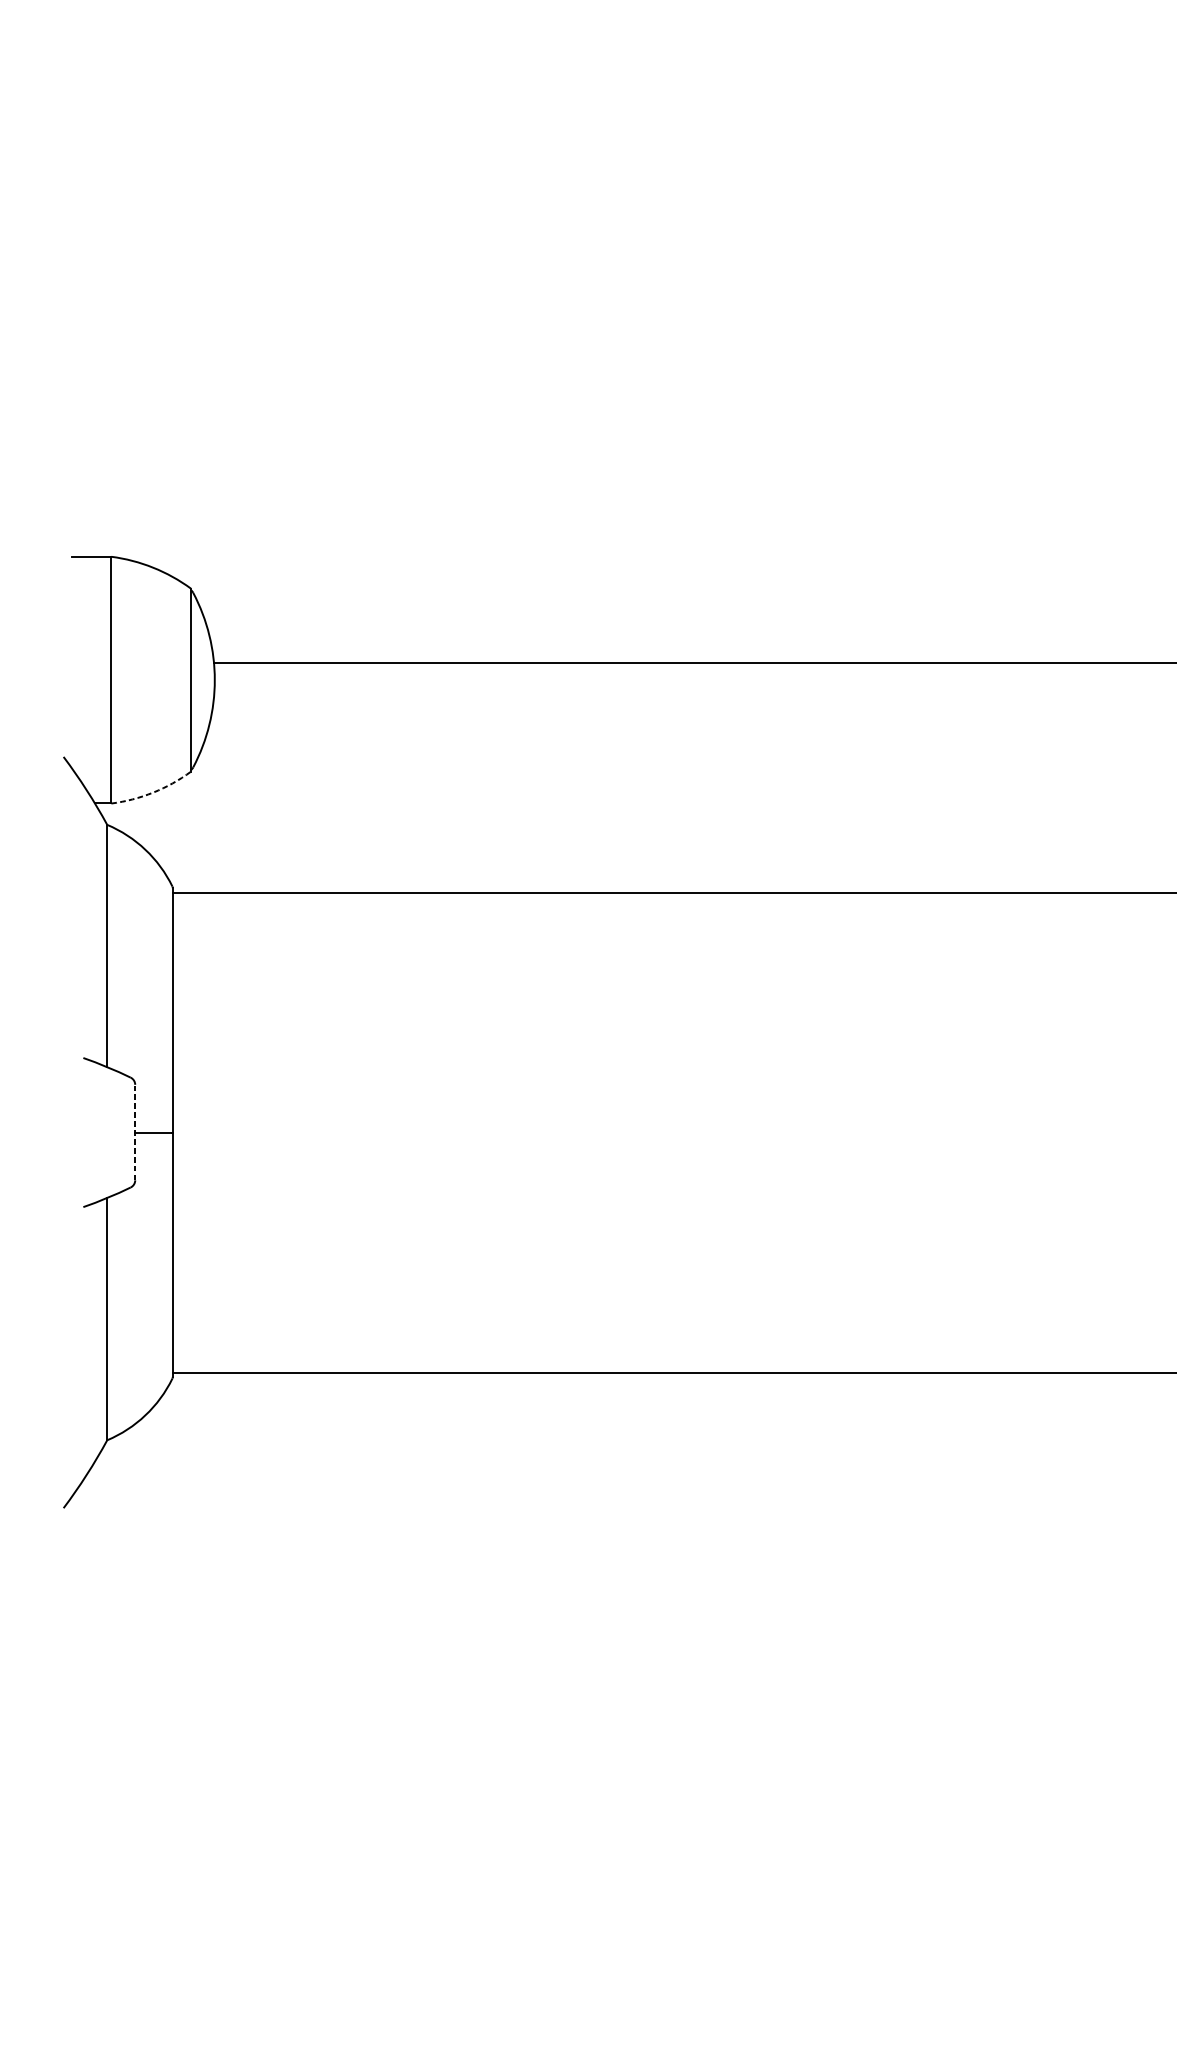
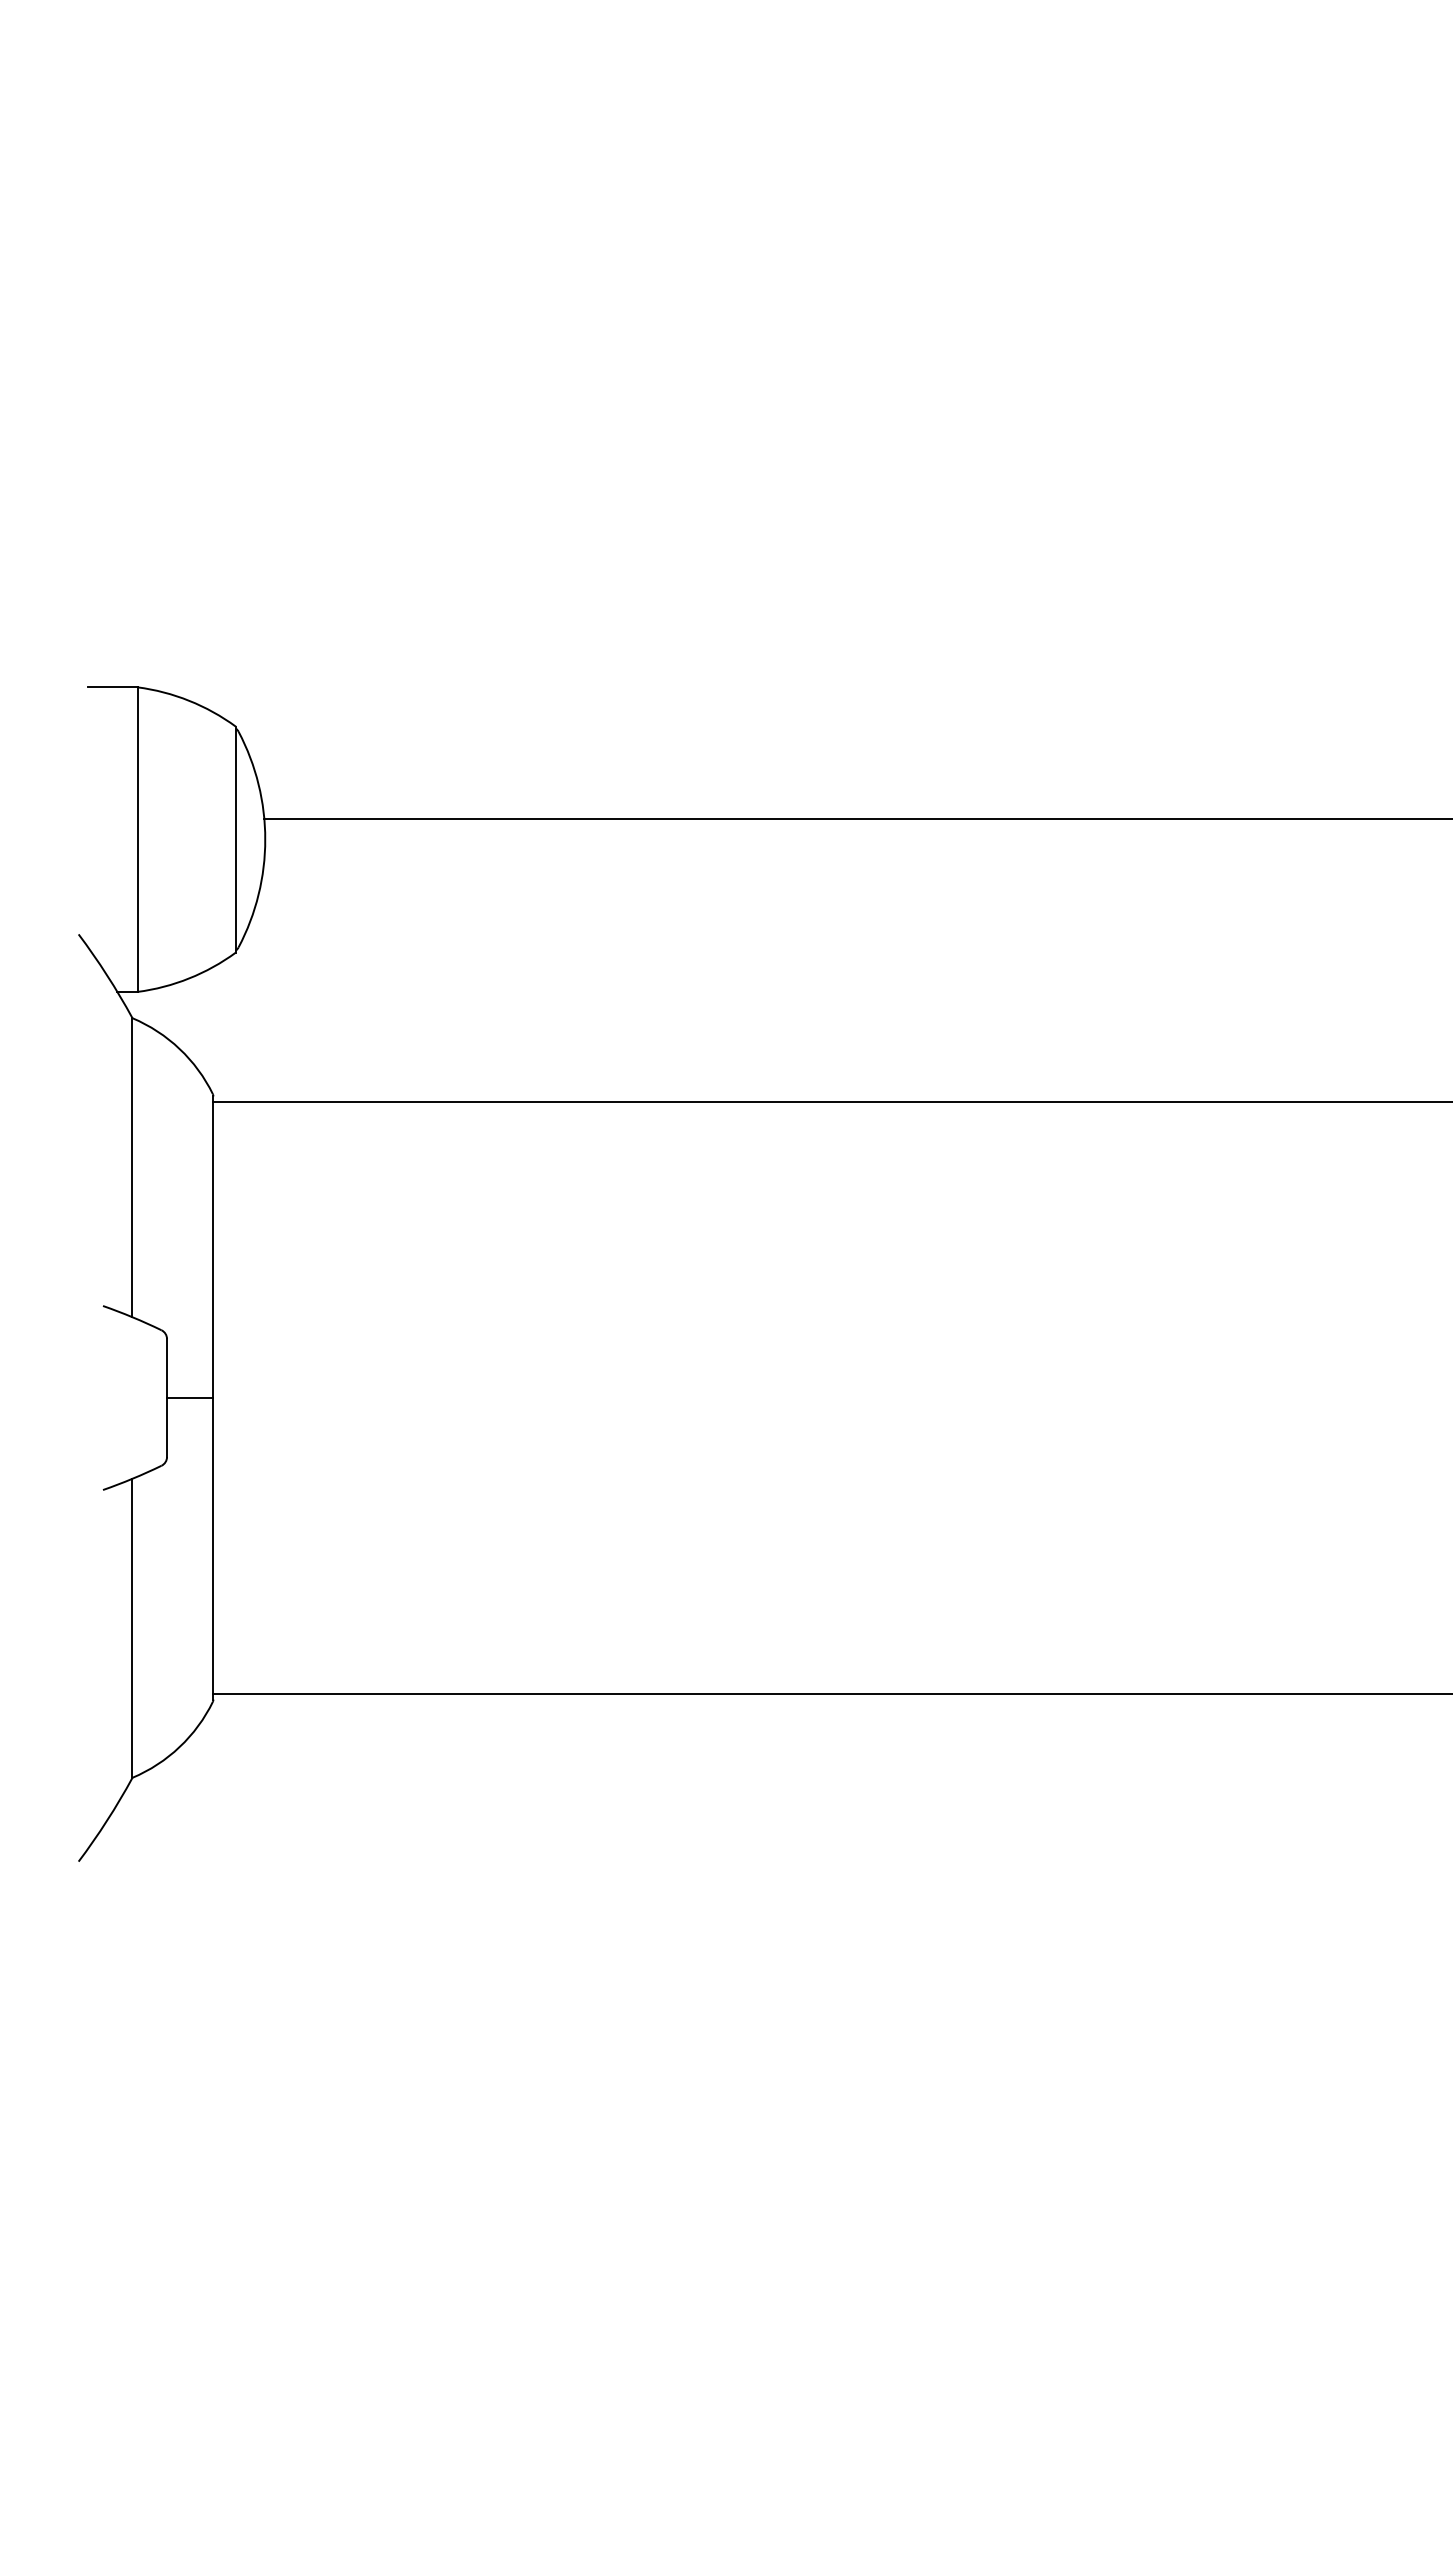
arc: (153, 792) -> (189, 978), dashed -> solid
line: (135, 1132) -> (167, 1398), dashed -> solid

